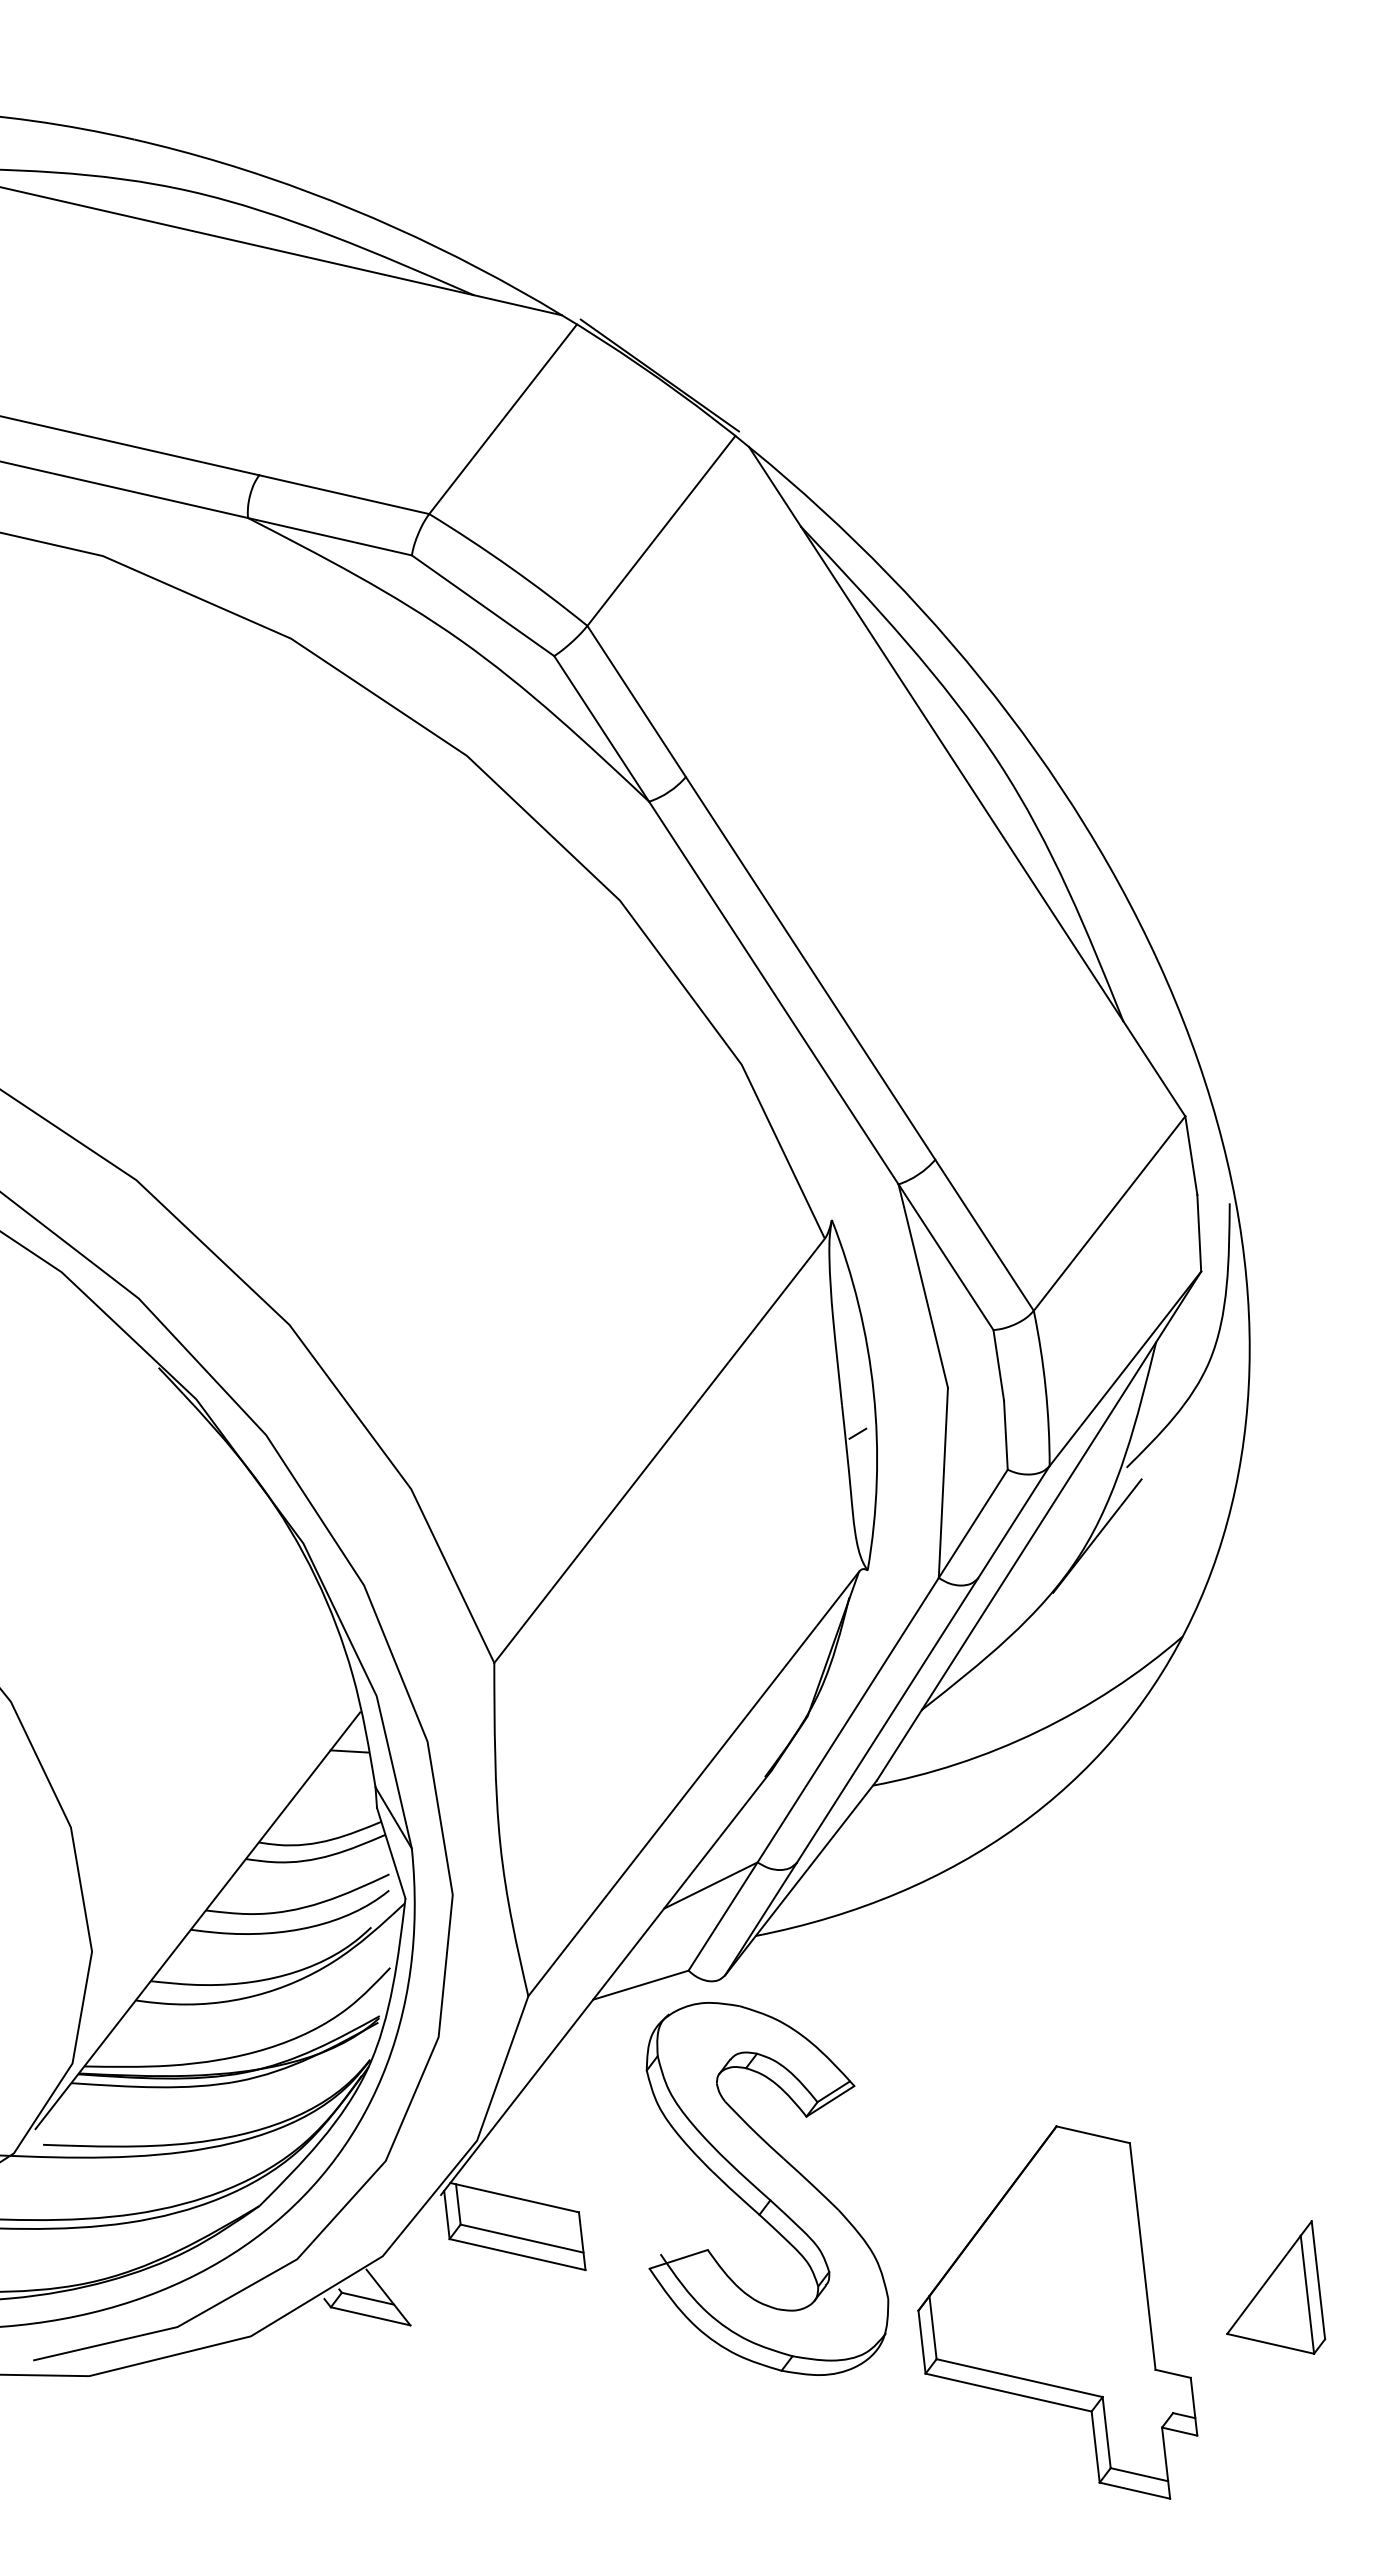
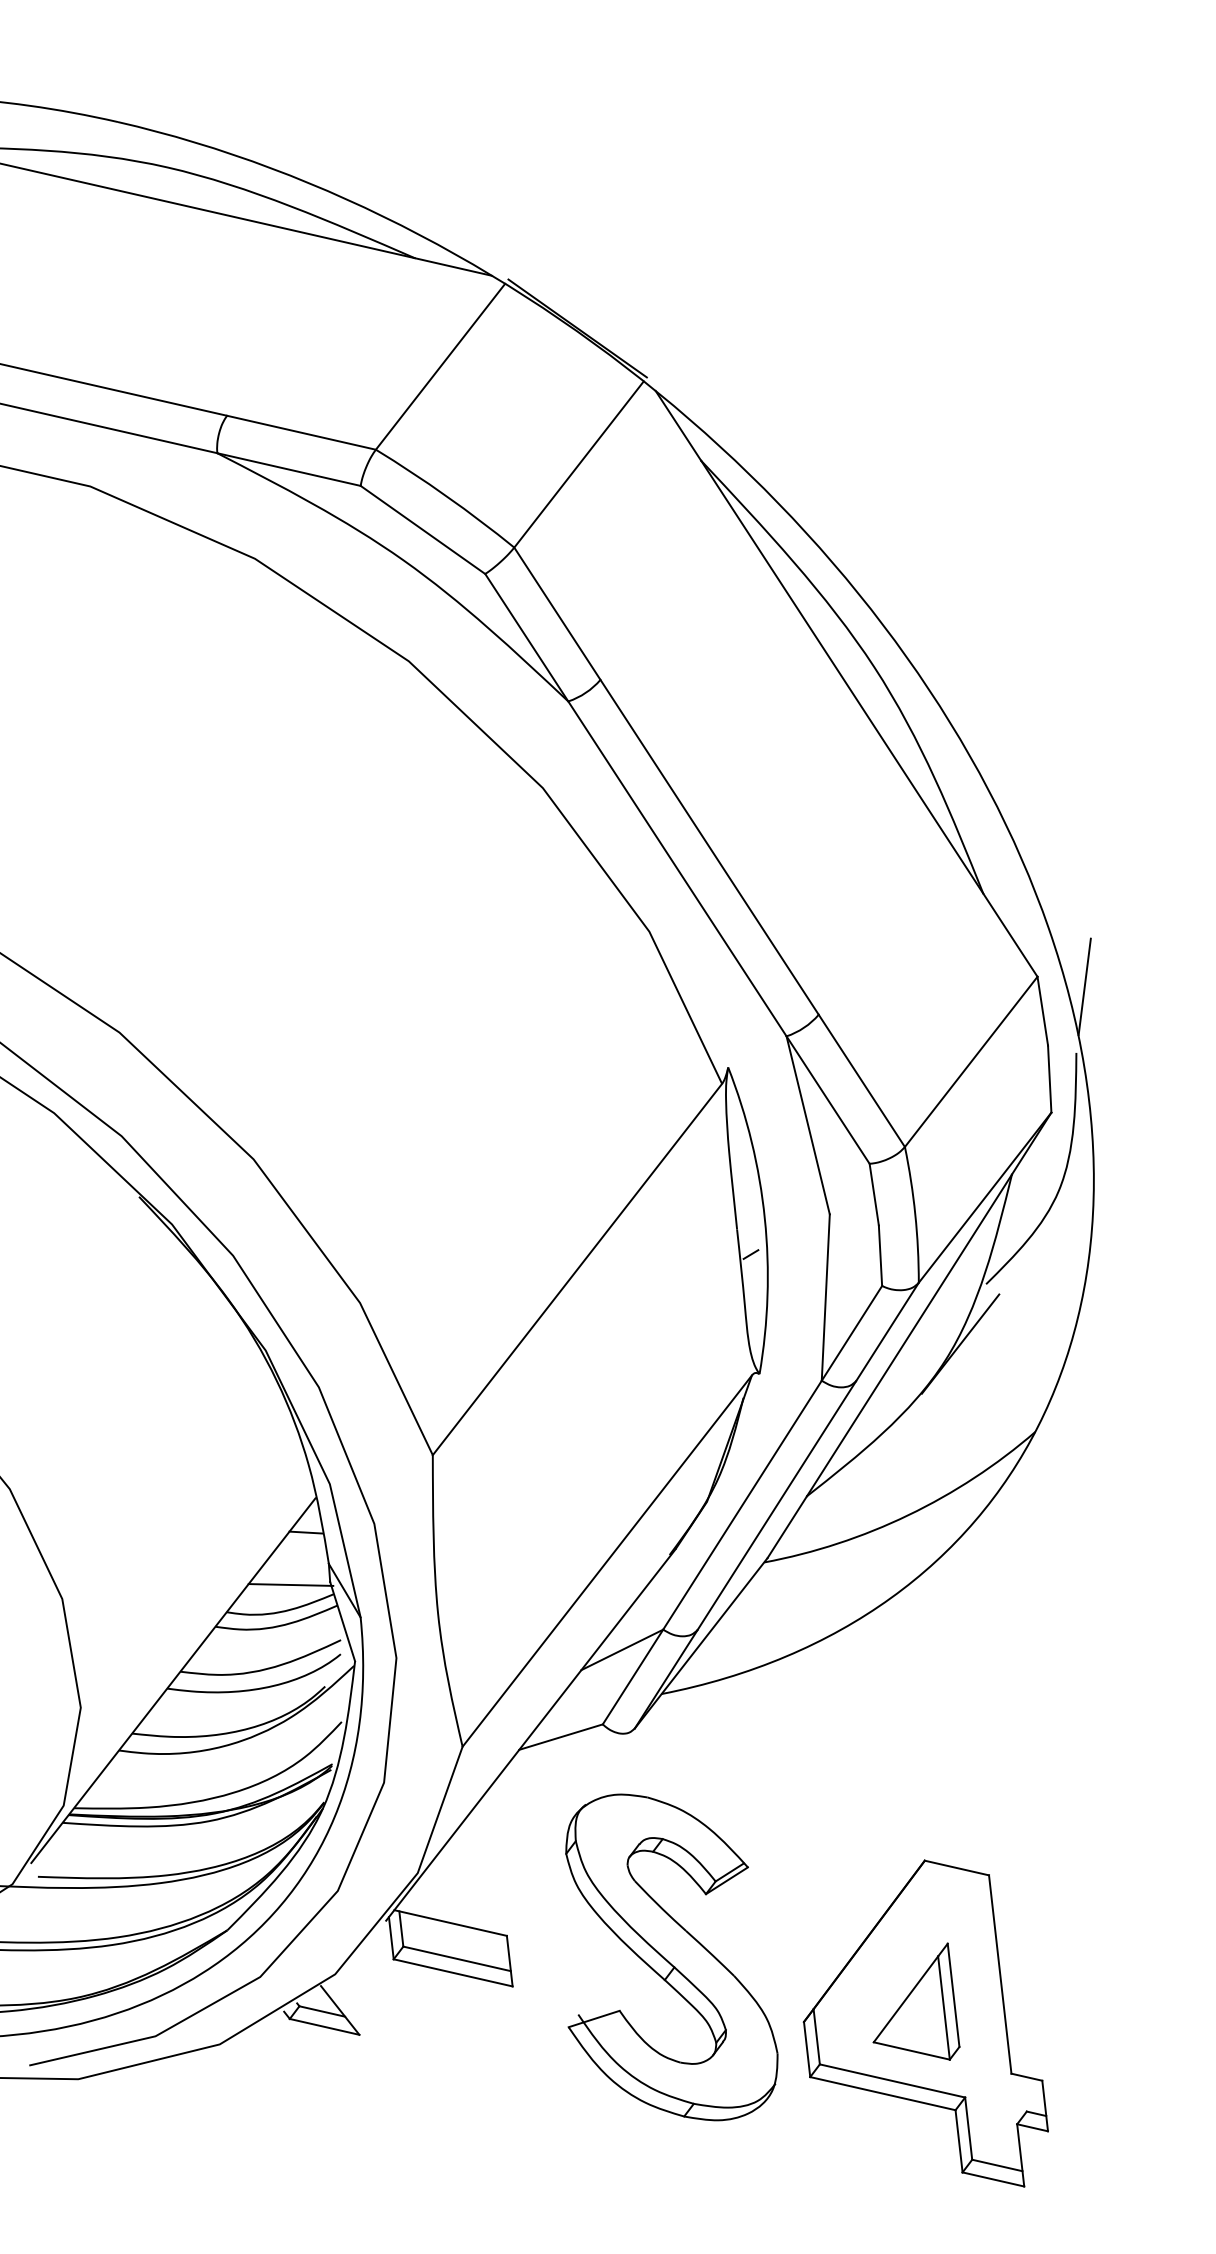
line: (1239, 1127) -> (1084, 986), added
line: (331, 1811) -> (290, 1585), added
part: (767, 2188) -> (671, 1957), moved
part: (1276, 2287) -> (916, 2001), moved

